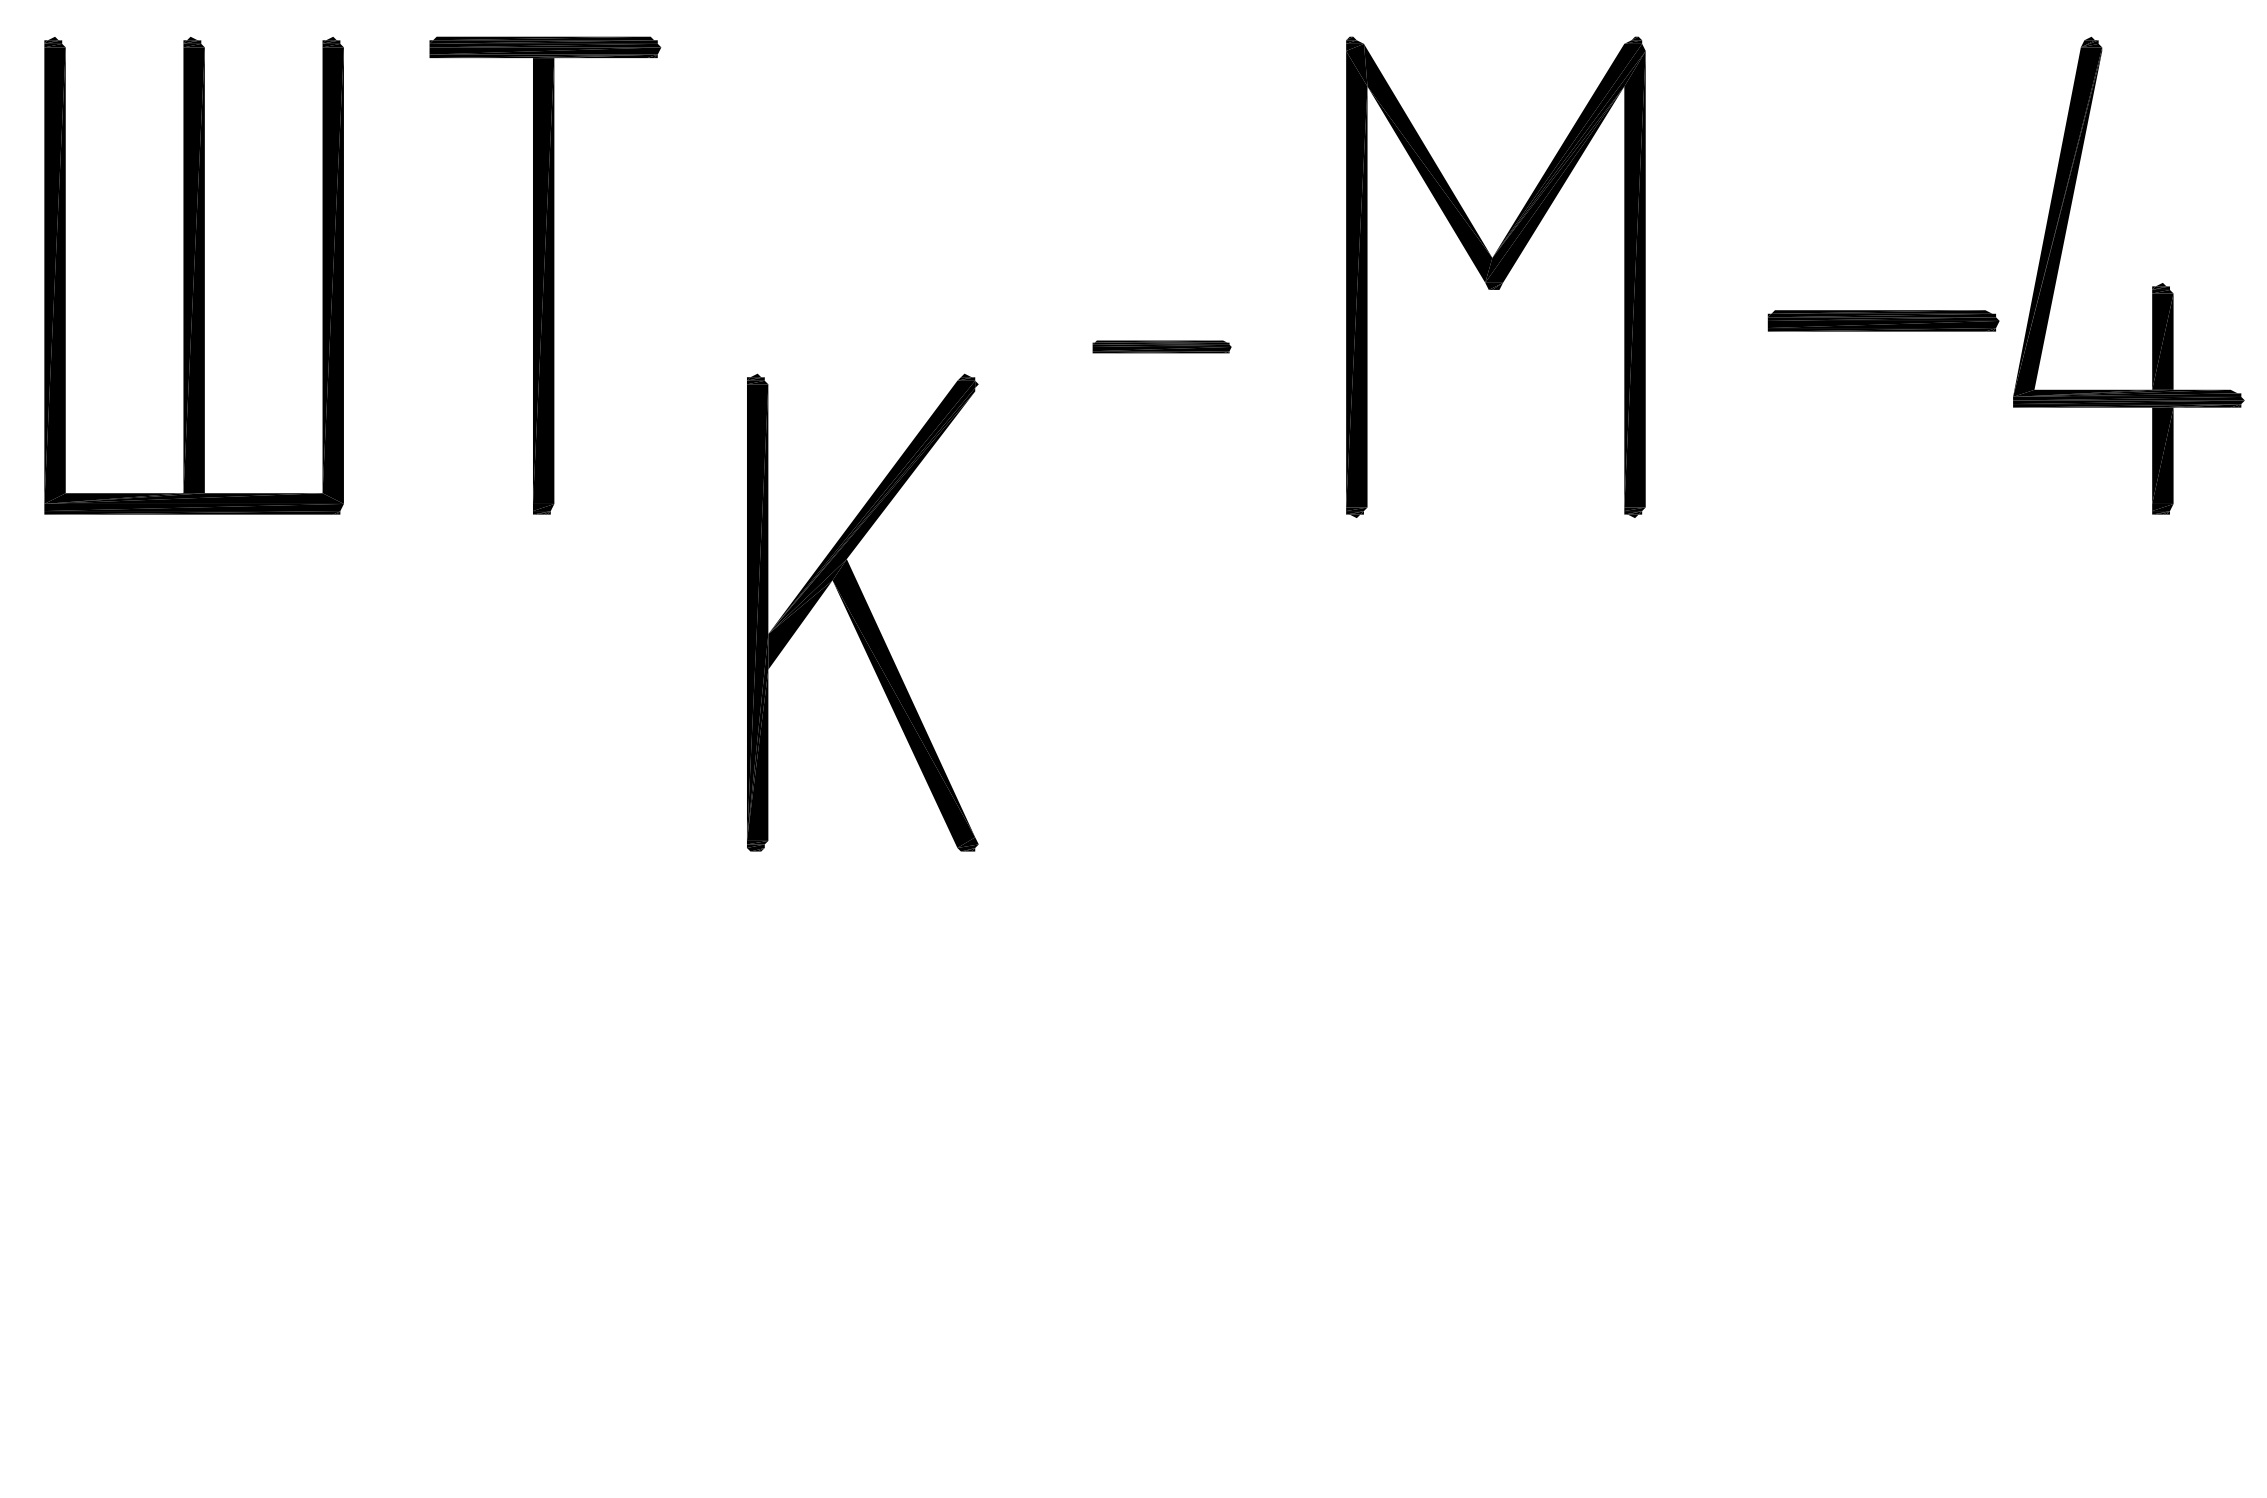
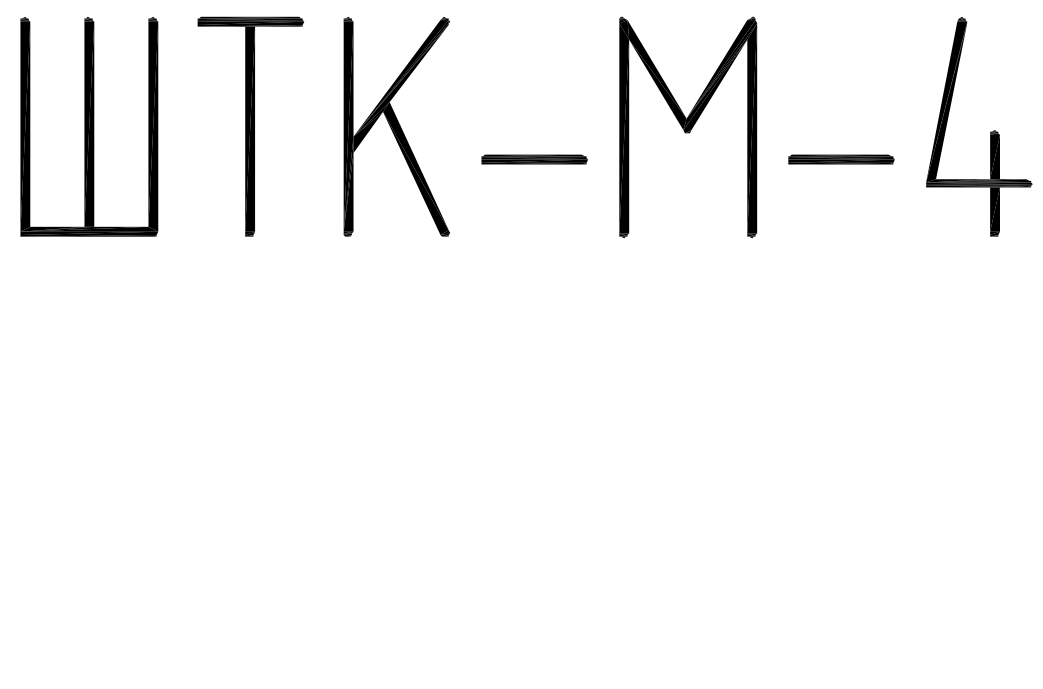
part: (1883, 320) -> (841, 159), moved
part: (1161, 346) -> (534, 159), size x1.67
part: (861, 612) -> (396, 126), moved

